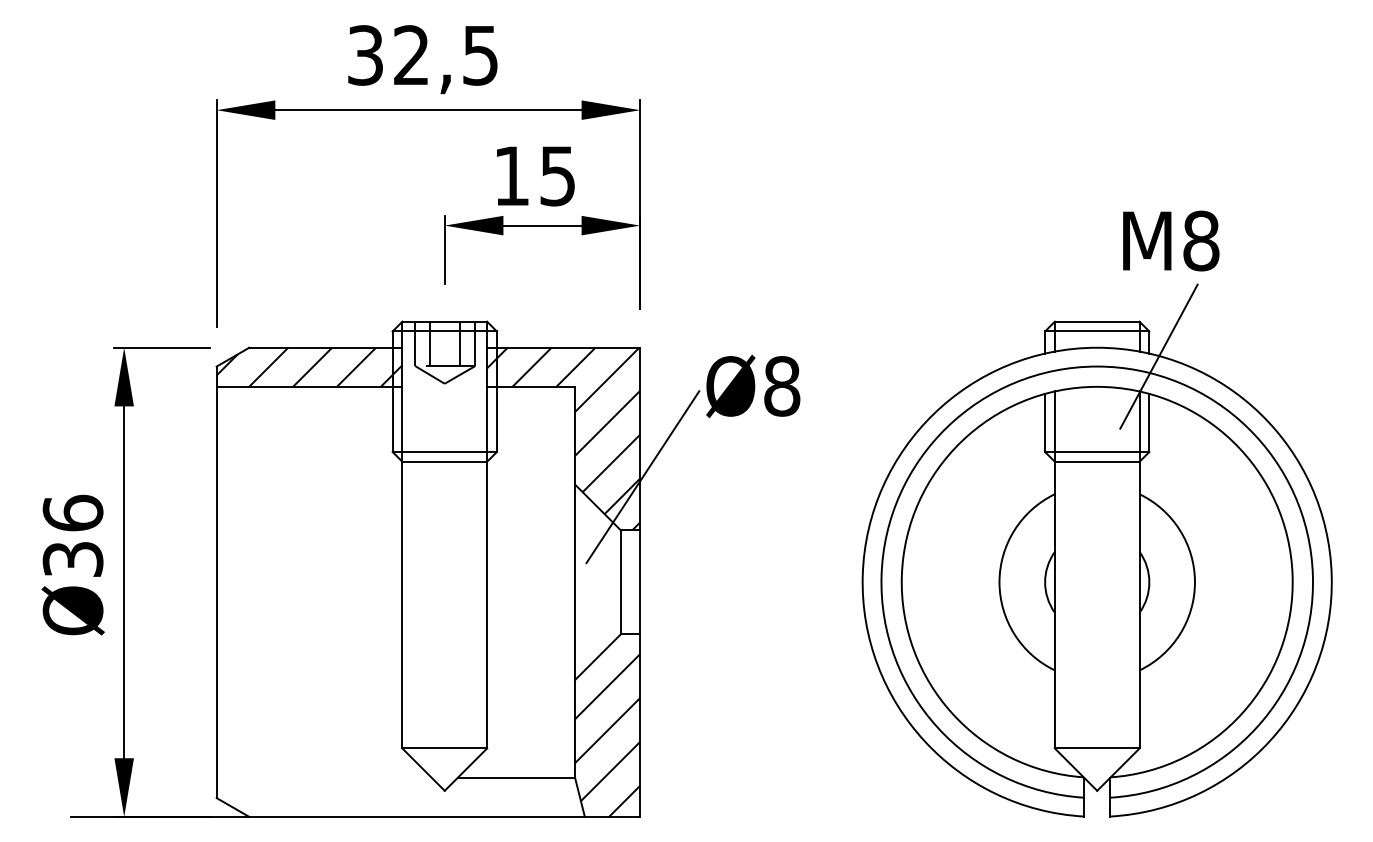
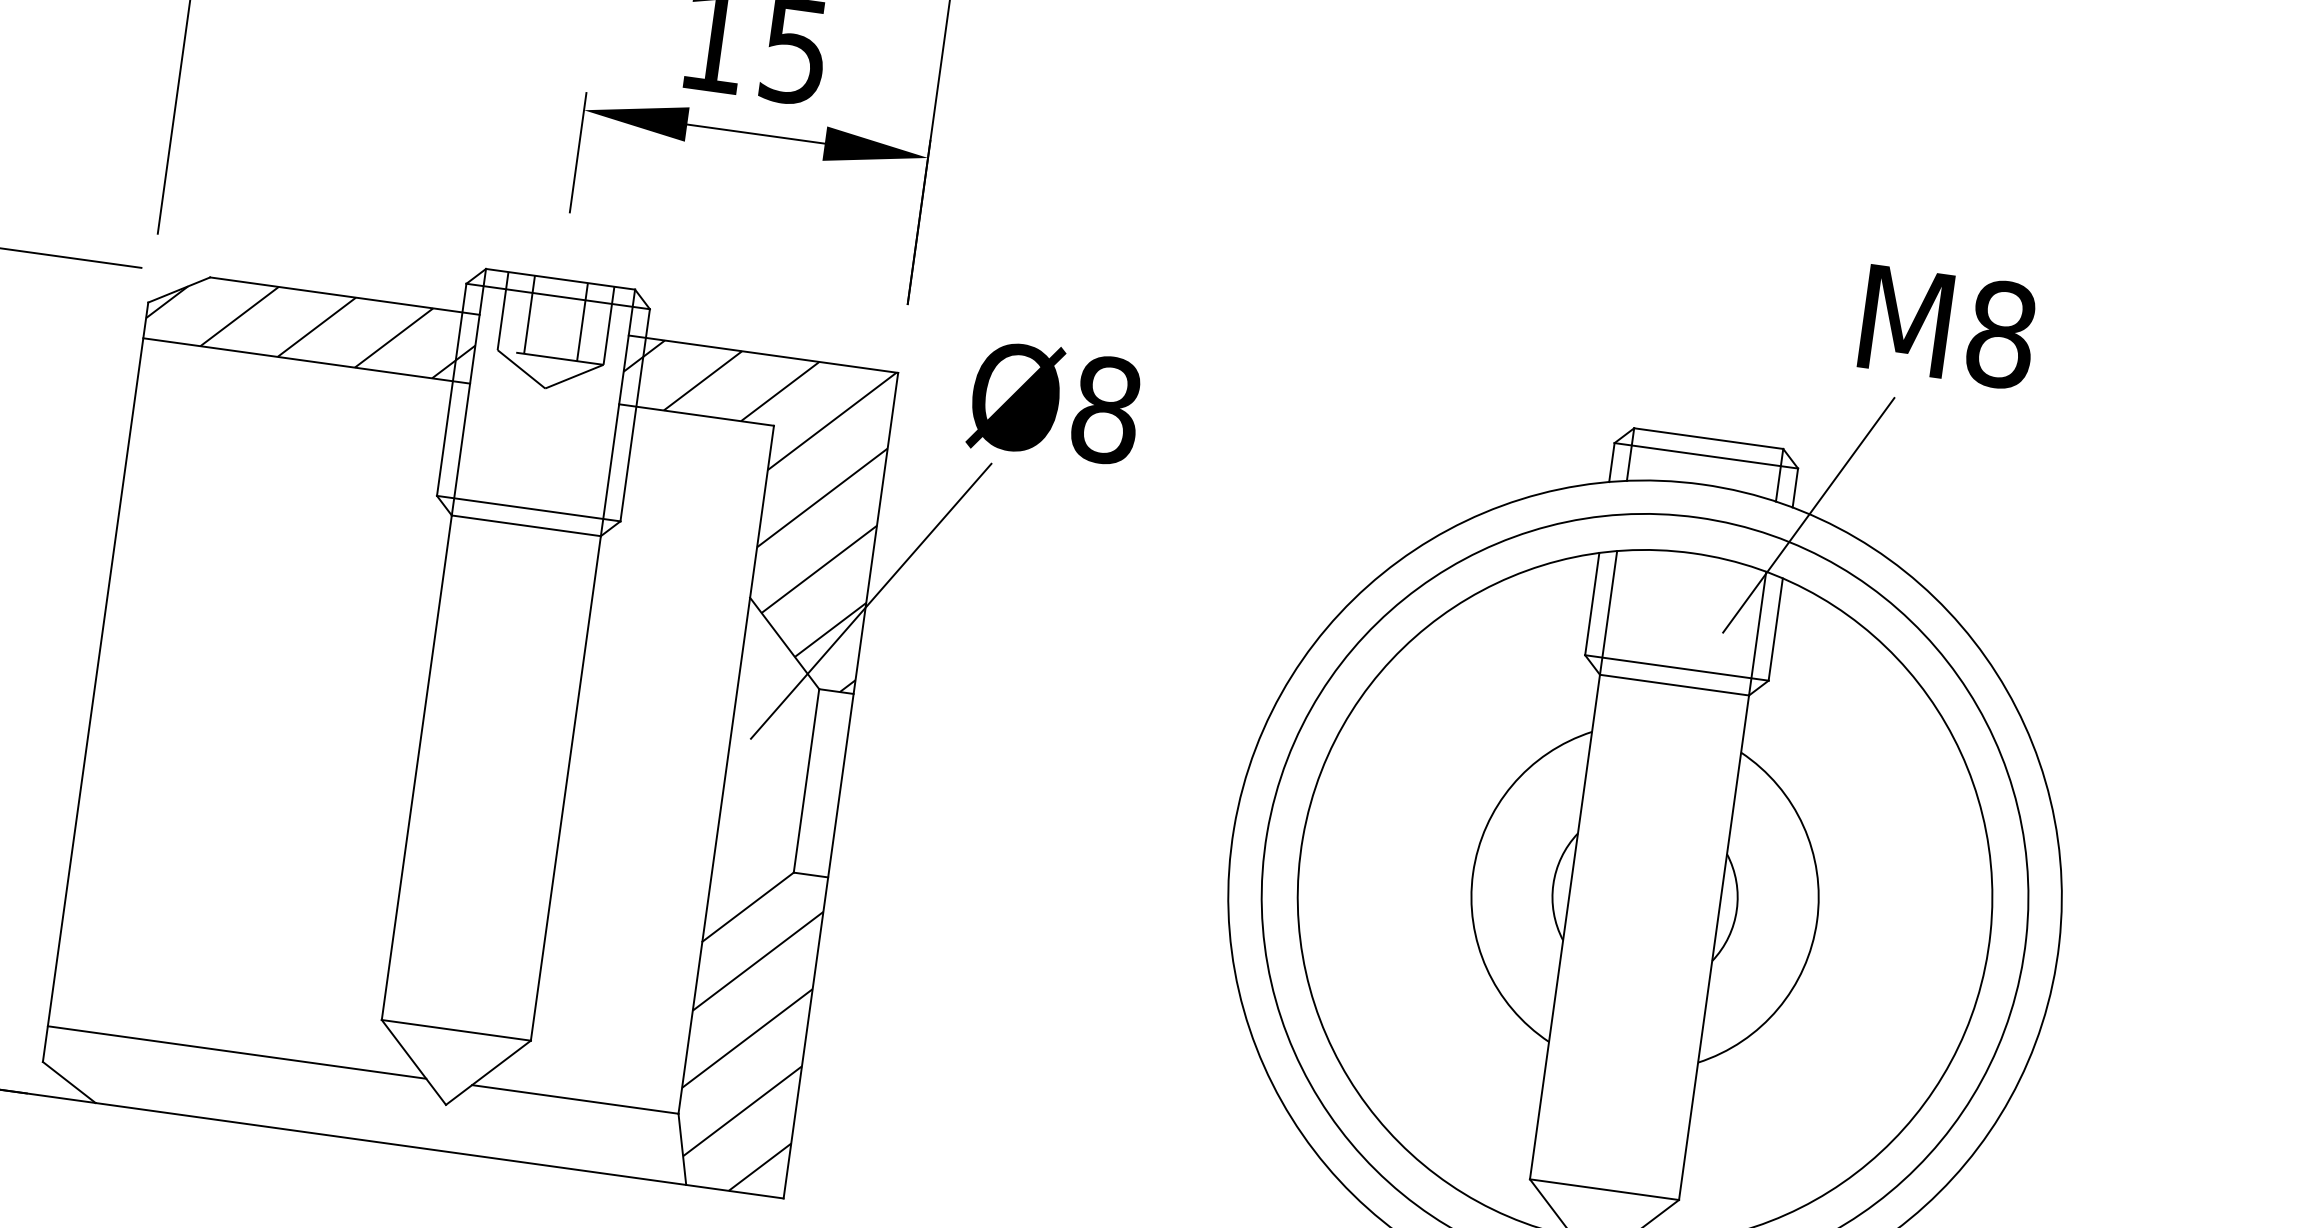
text: (1171, 240) -> (1948, 326), moved
text: (753, 386) -> (1055, 403), moved
line: (323, 777) -> (235, 1051), added

